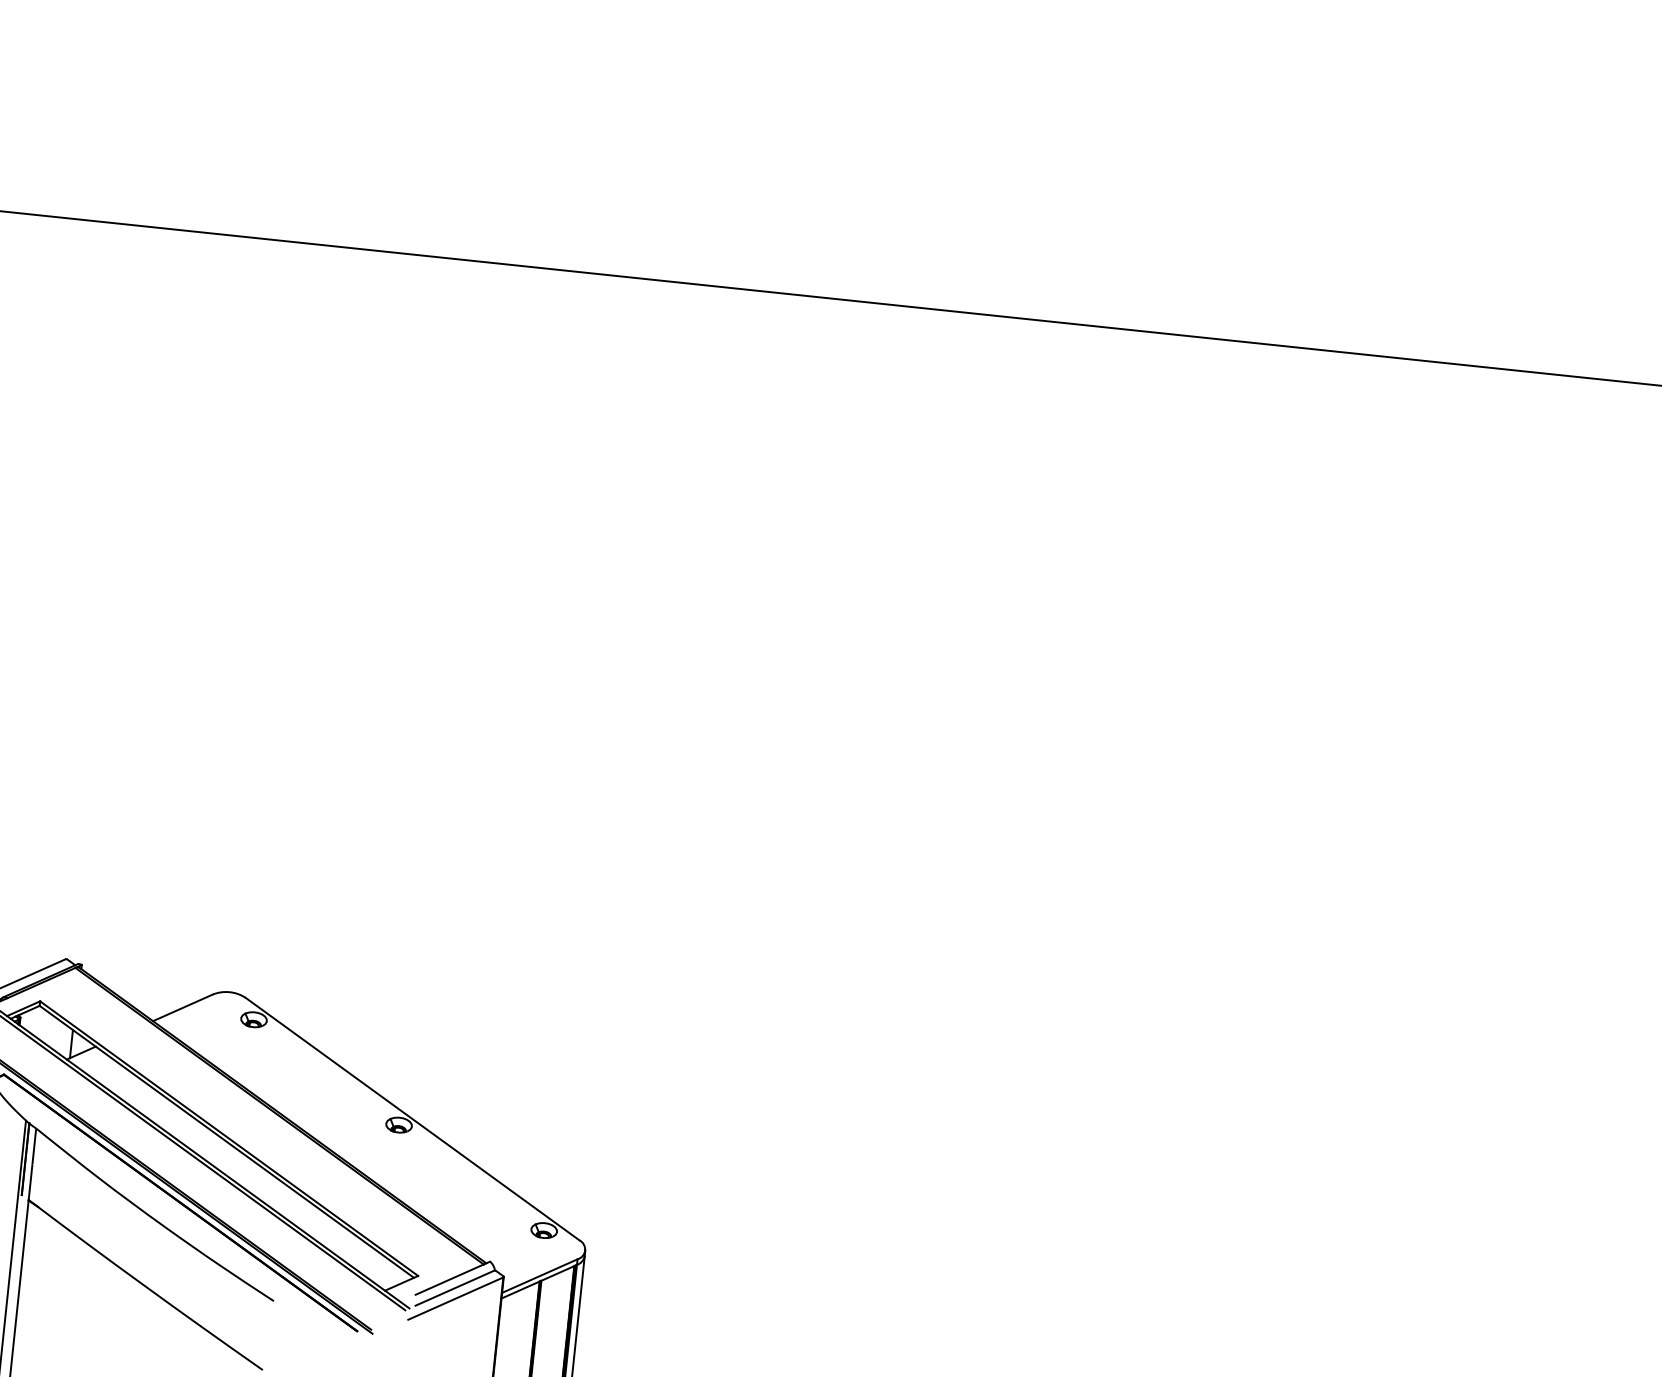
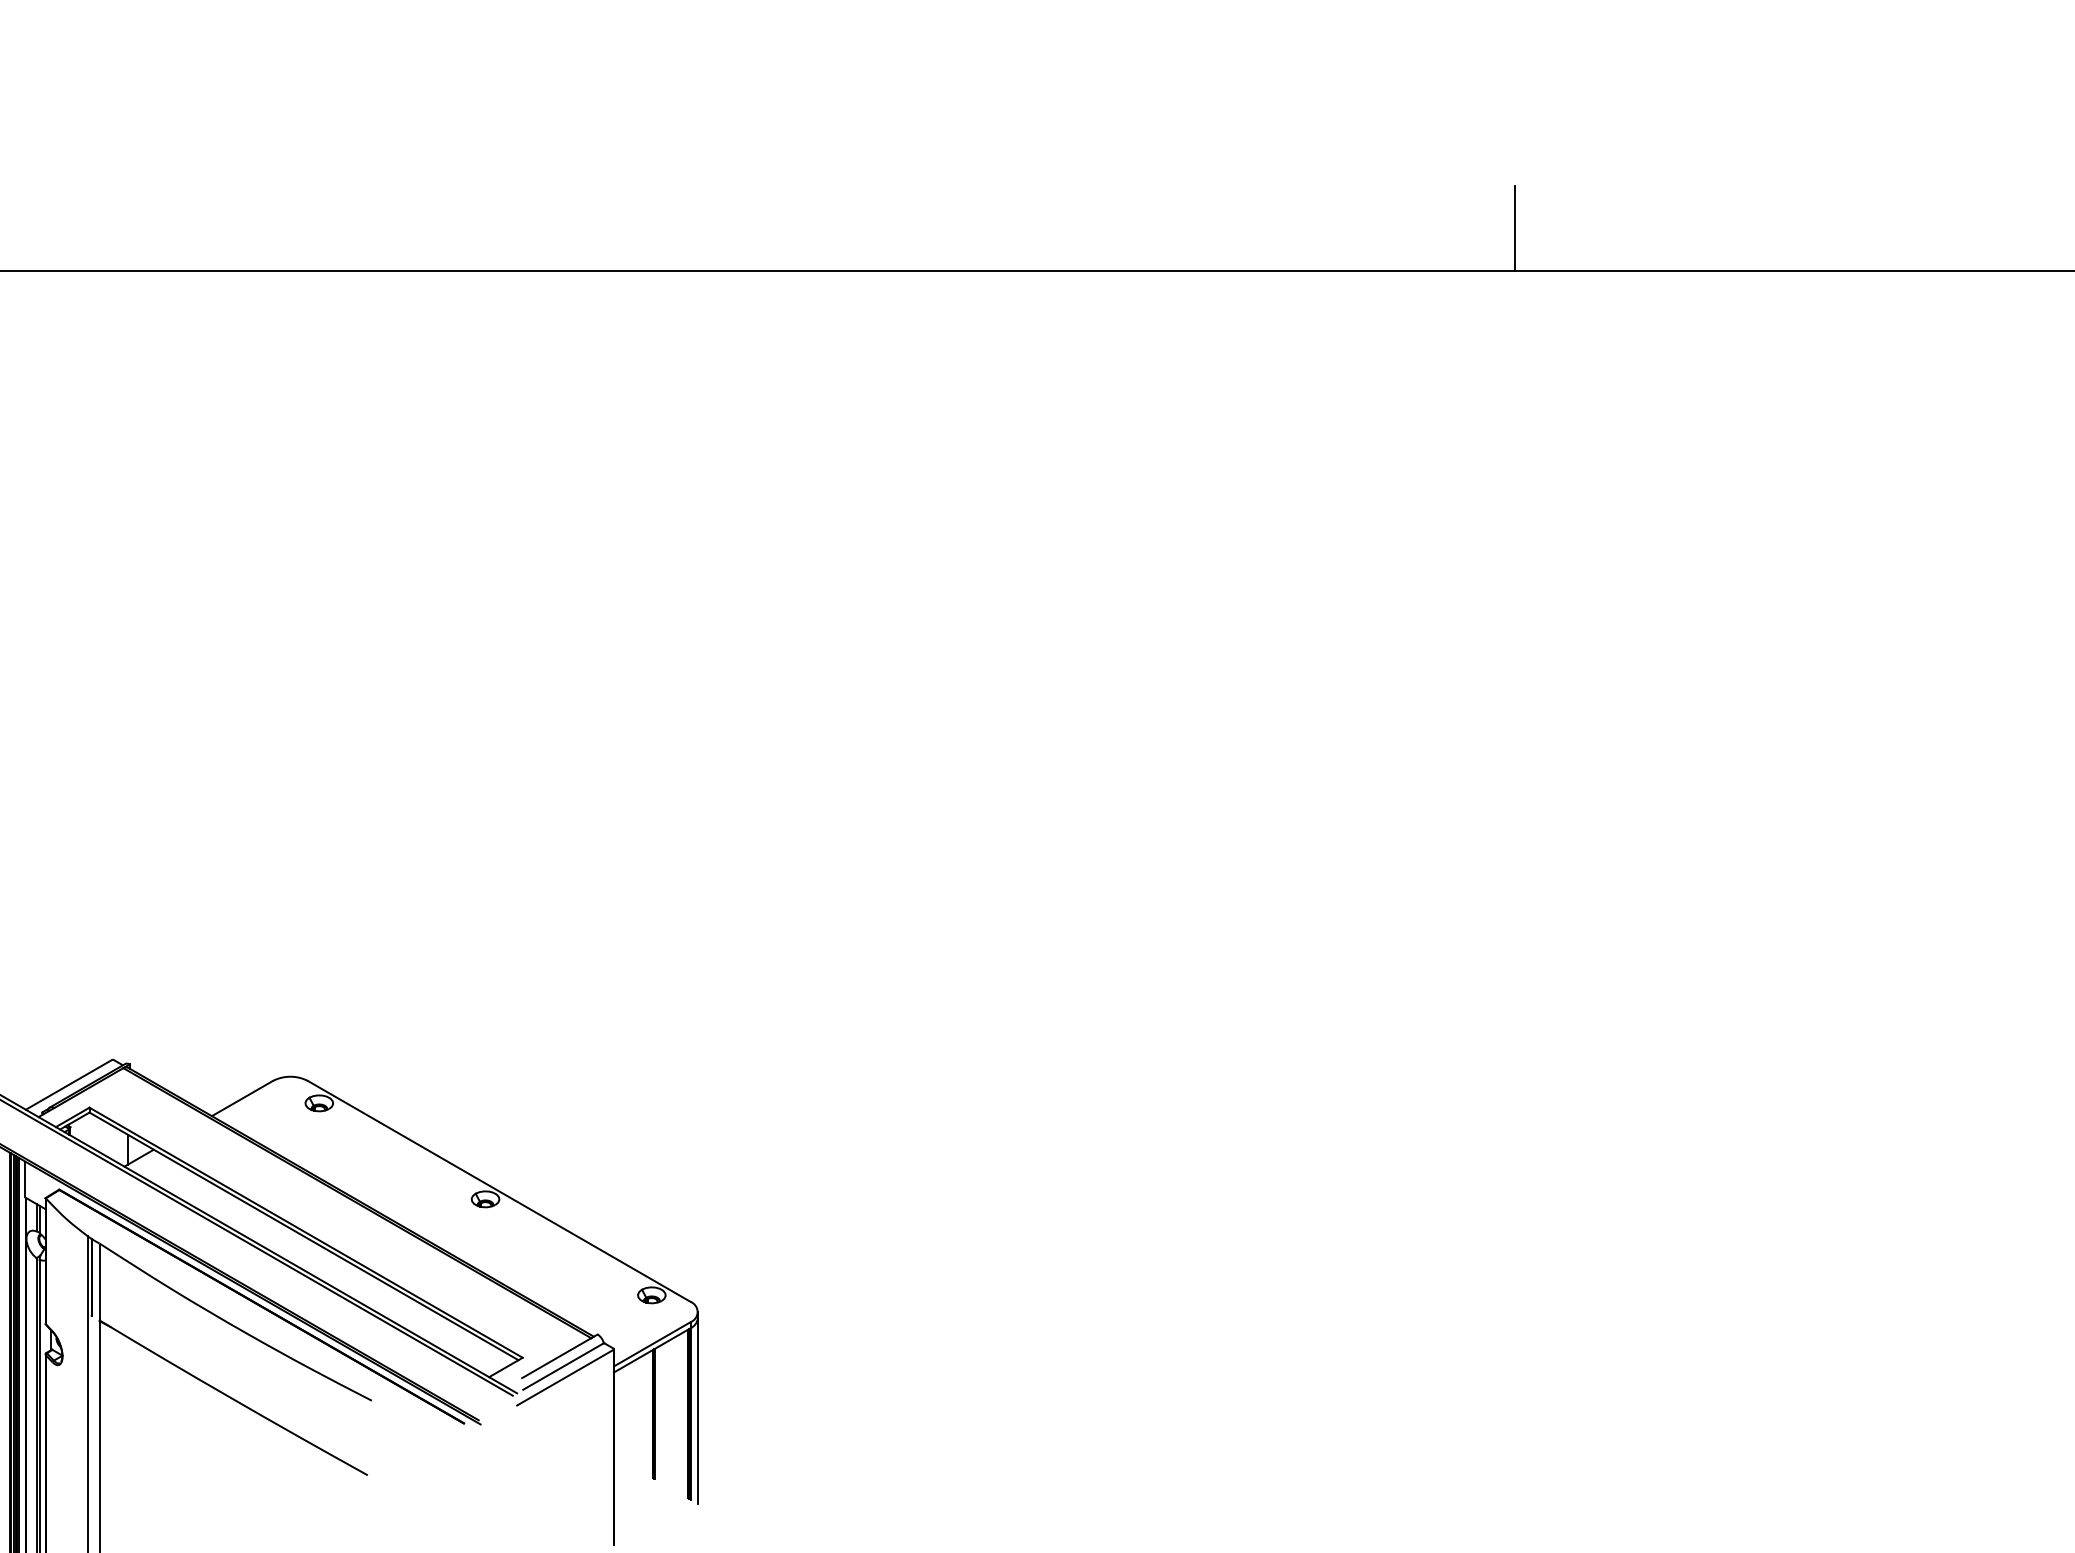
line: (1449, 323) -> (1514, 228), added

